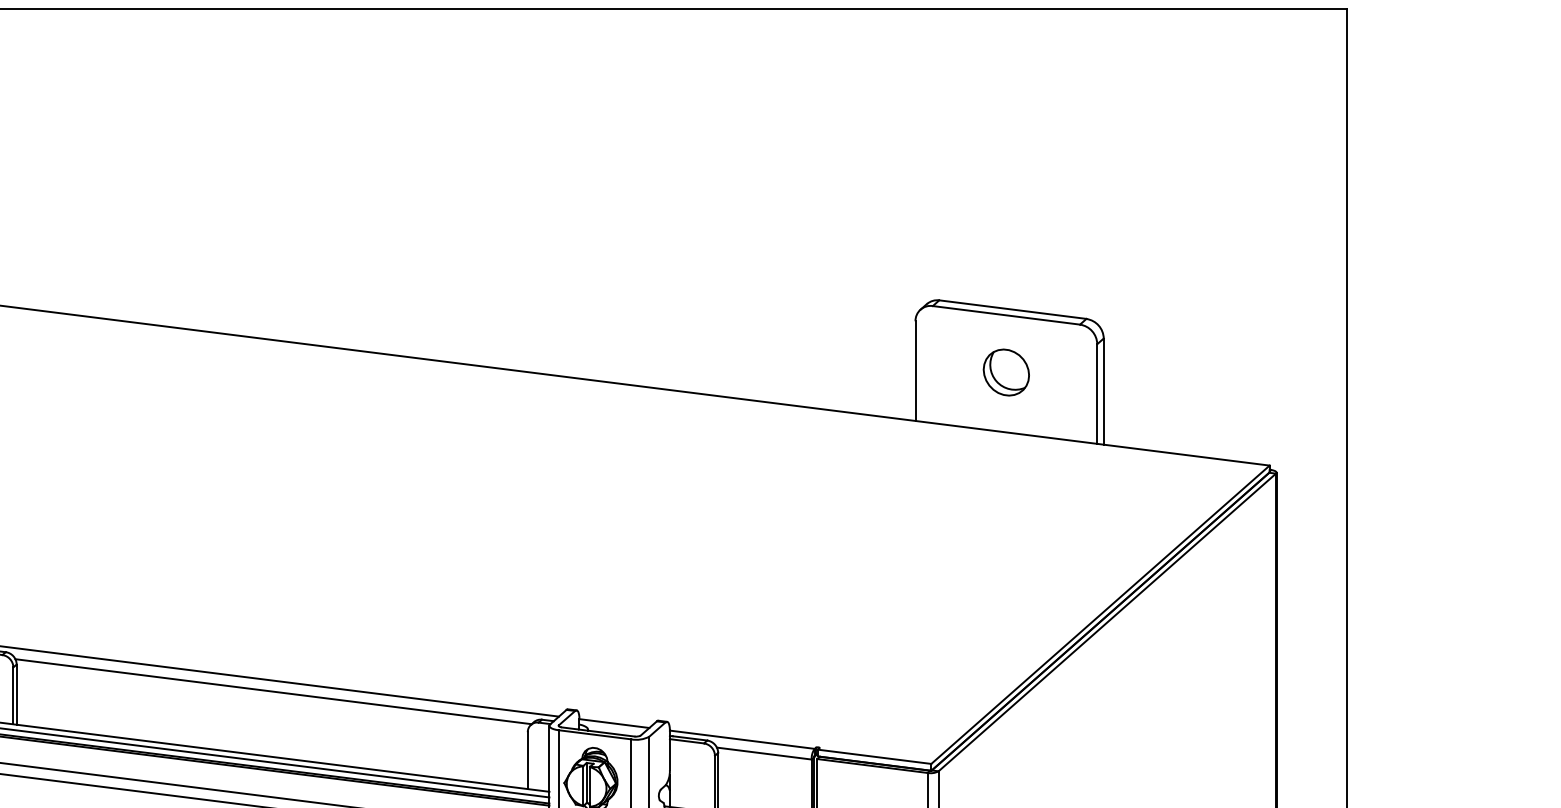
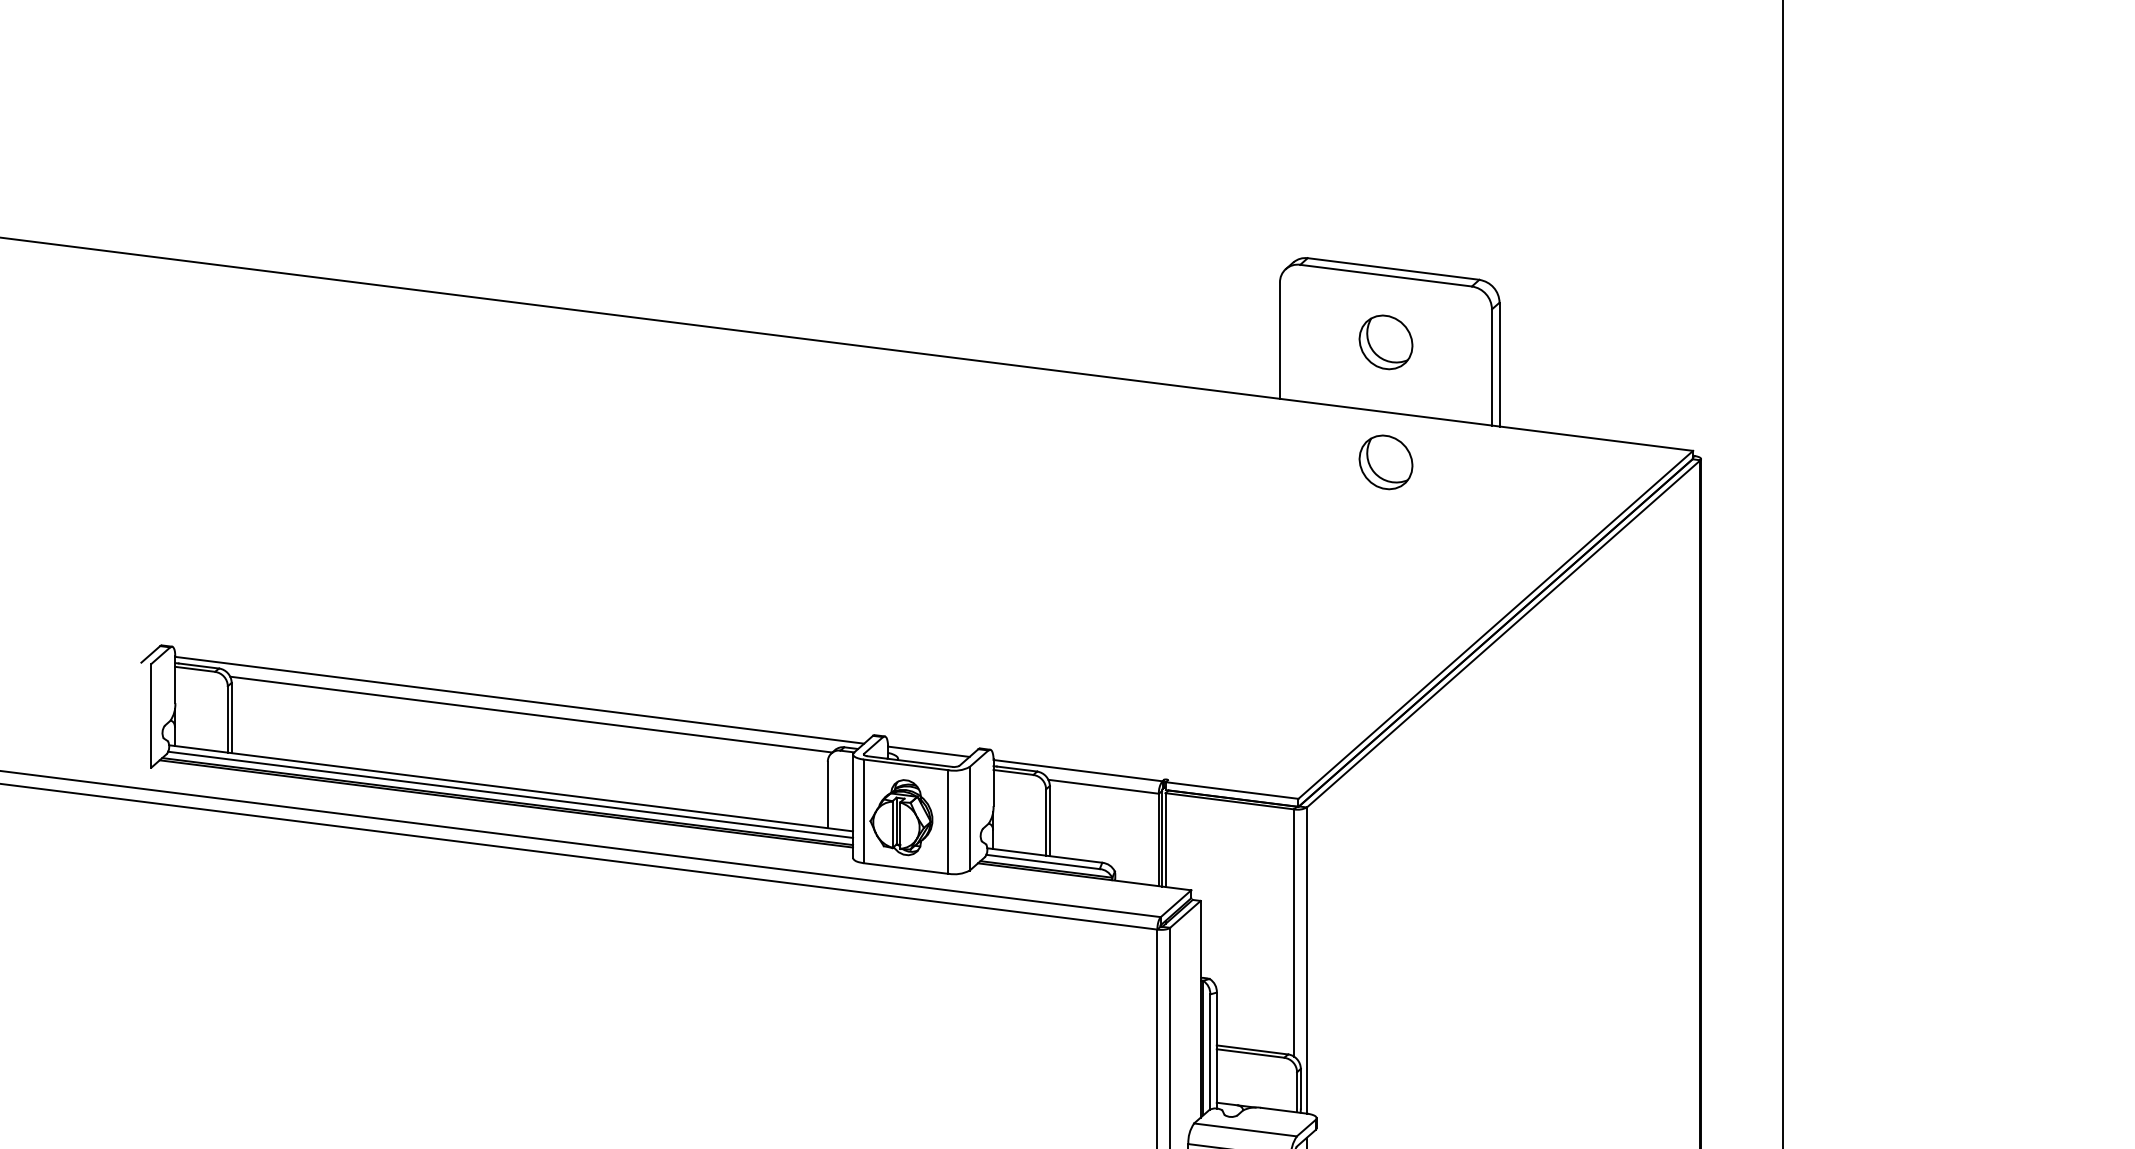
part: (1005, 475) -> (1385, 462), added

